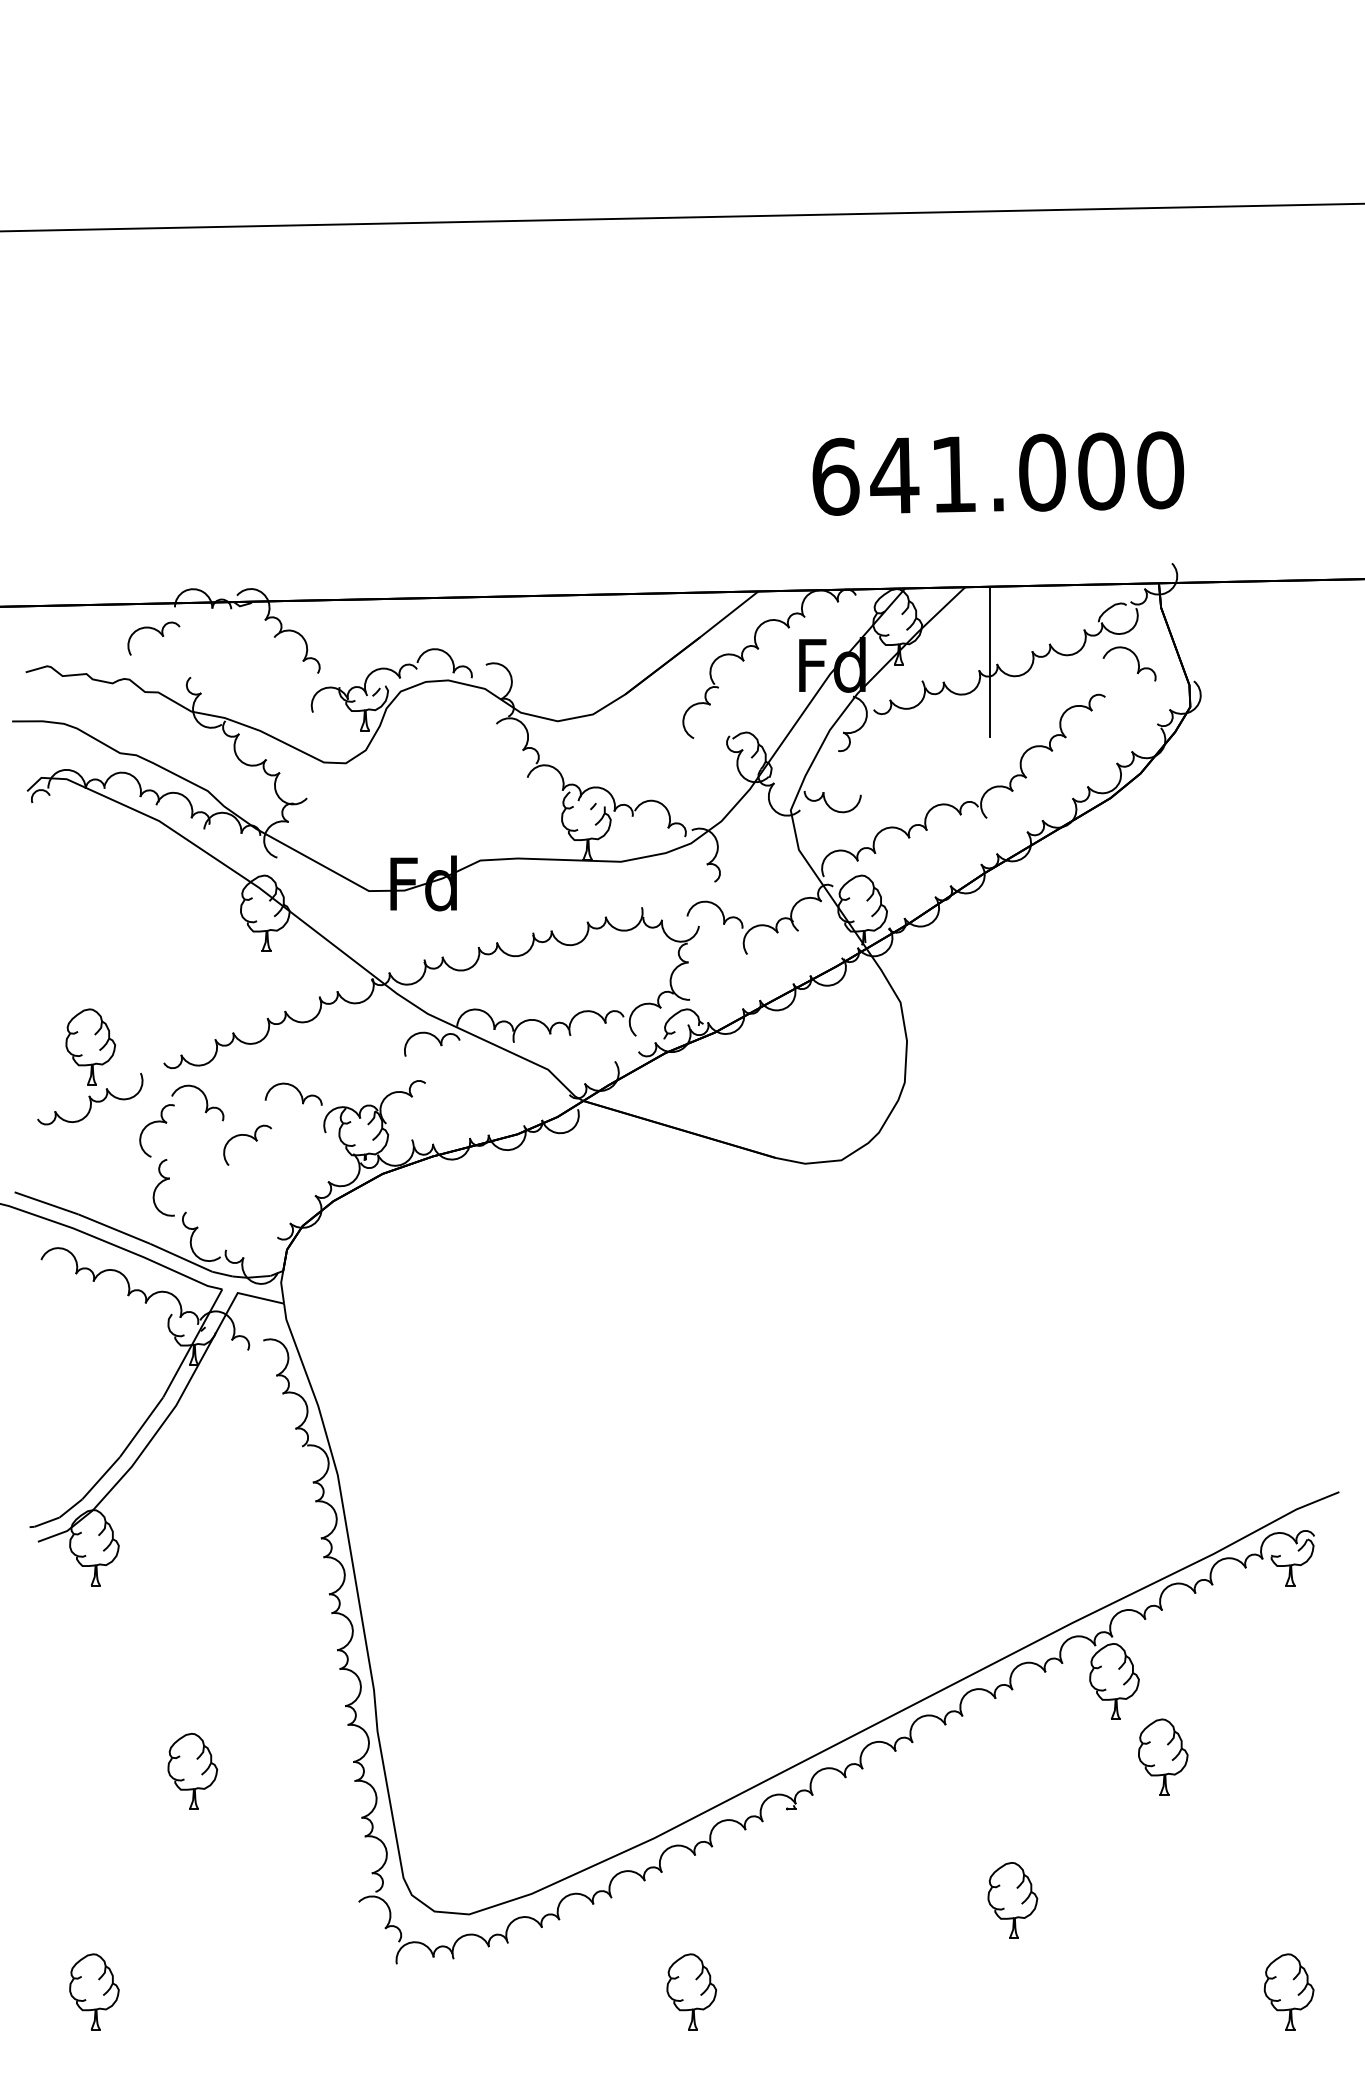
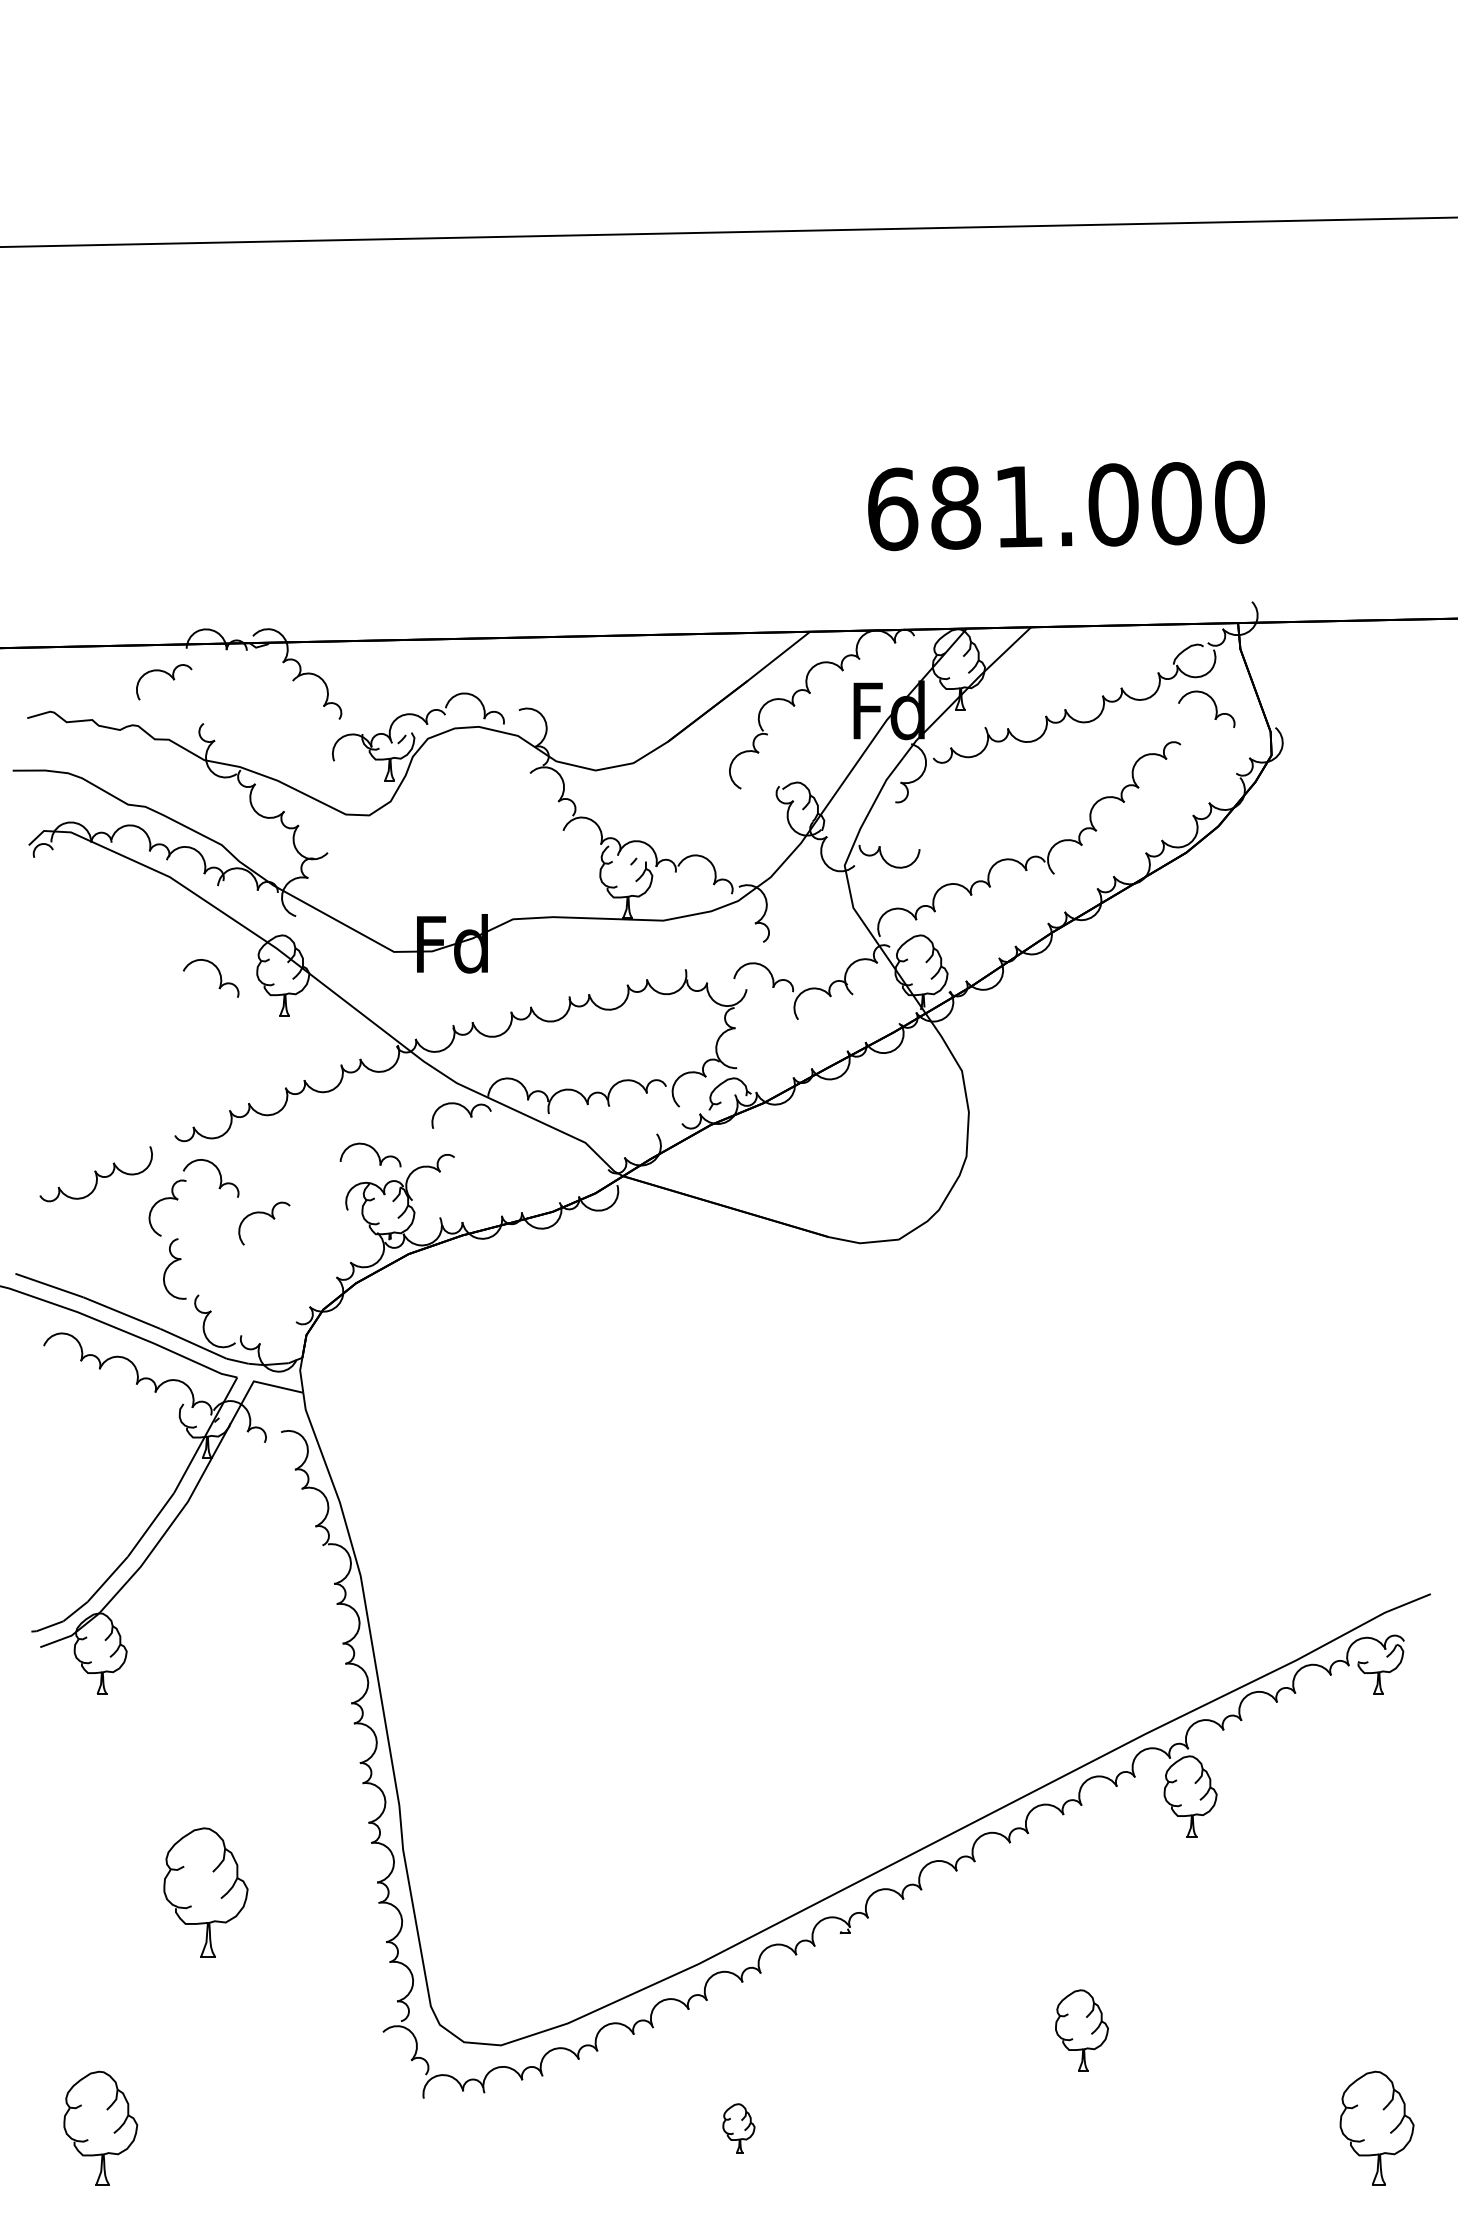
text: (894, 475) -> (955, 507), 641.000 -> 681.000
line: (990, 661) -> (1058, 706), removed
part: (205, 913) -> (219, 975), added
part: (90, 1046) -> (96, 1118), removed
part: (293, 1093) -> (370, 1154), moved
part: (1163, 1757) -> (1242, 1877), removed
part: (192, 1771) -> (205, 1892), size x1.6
part: (94, 1992) -> (100, 2128), size x1.4
part: (691, 1992) -> (738, 2128), size x0.6
part: (1289, 1992) -> (1377, 2128), size x1.4

